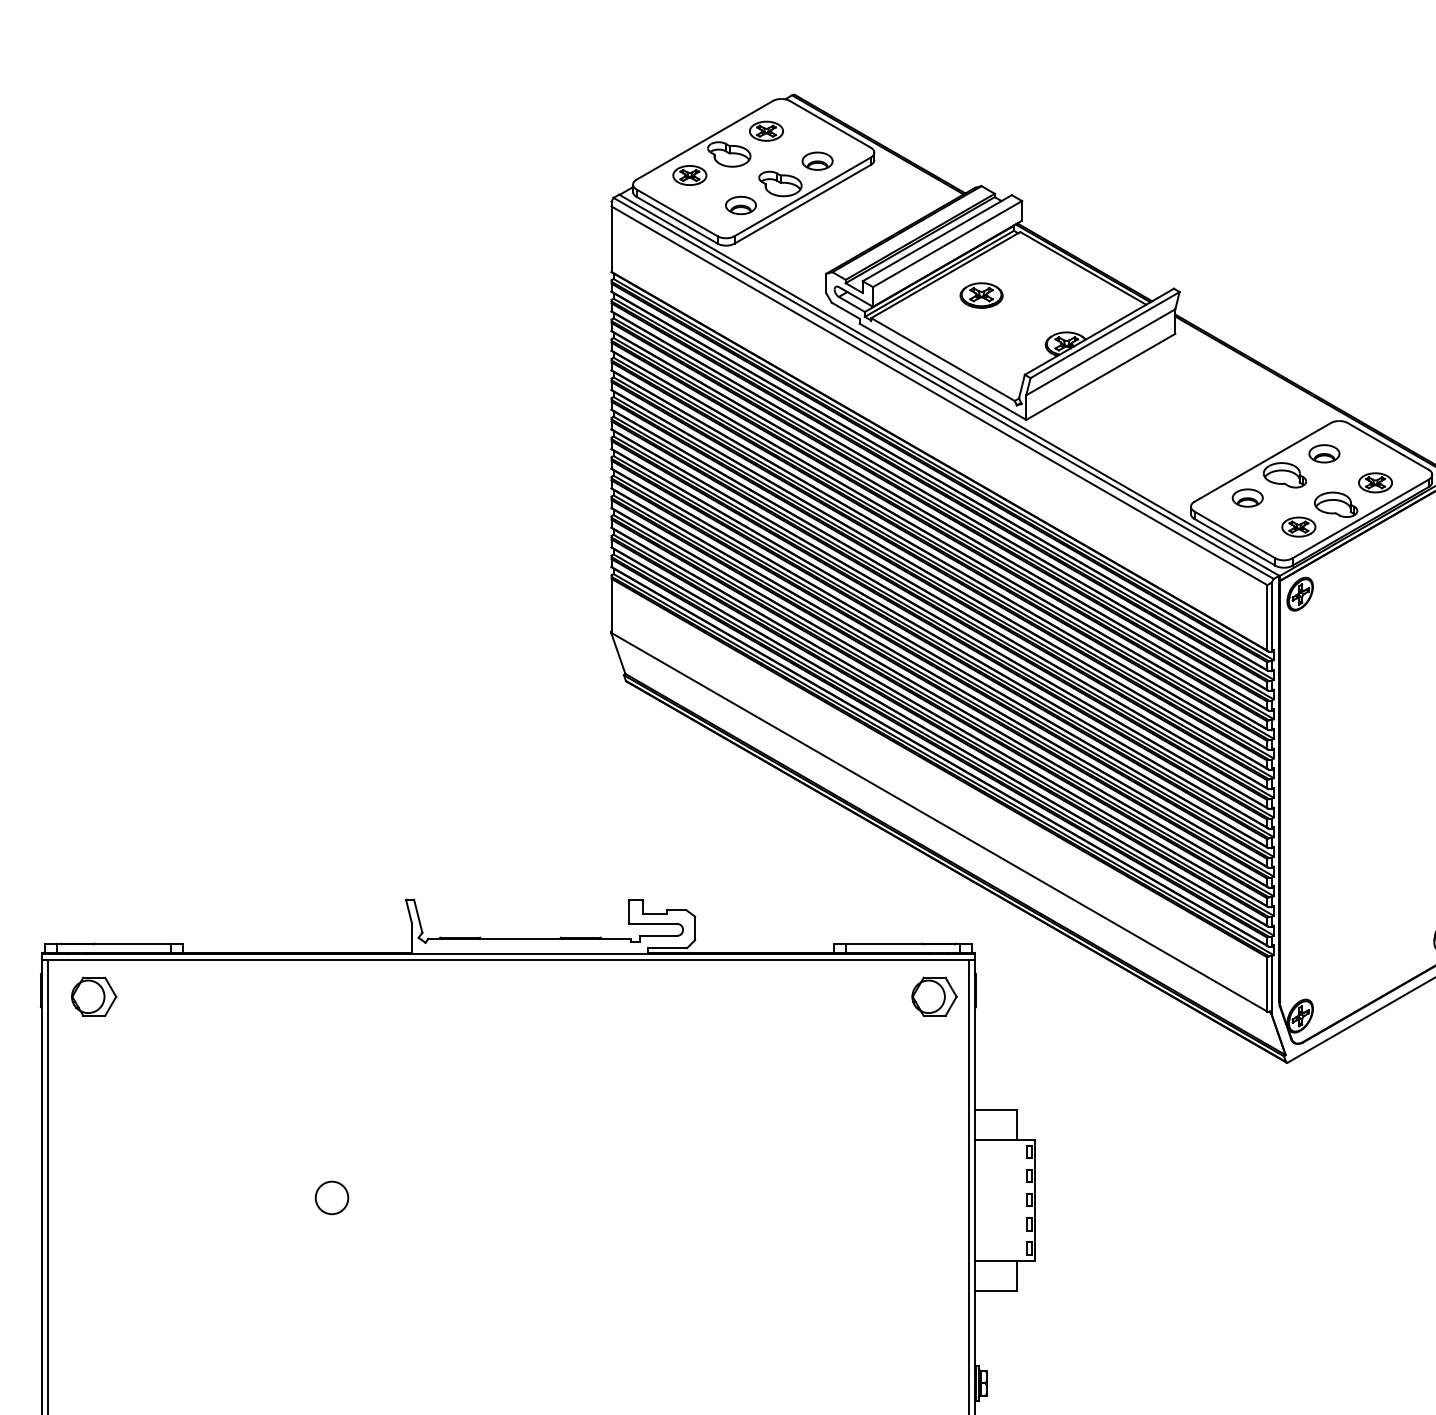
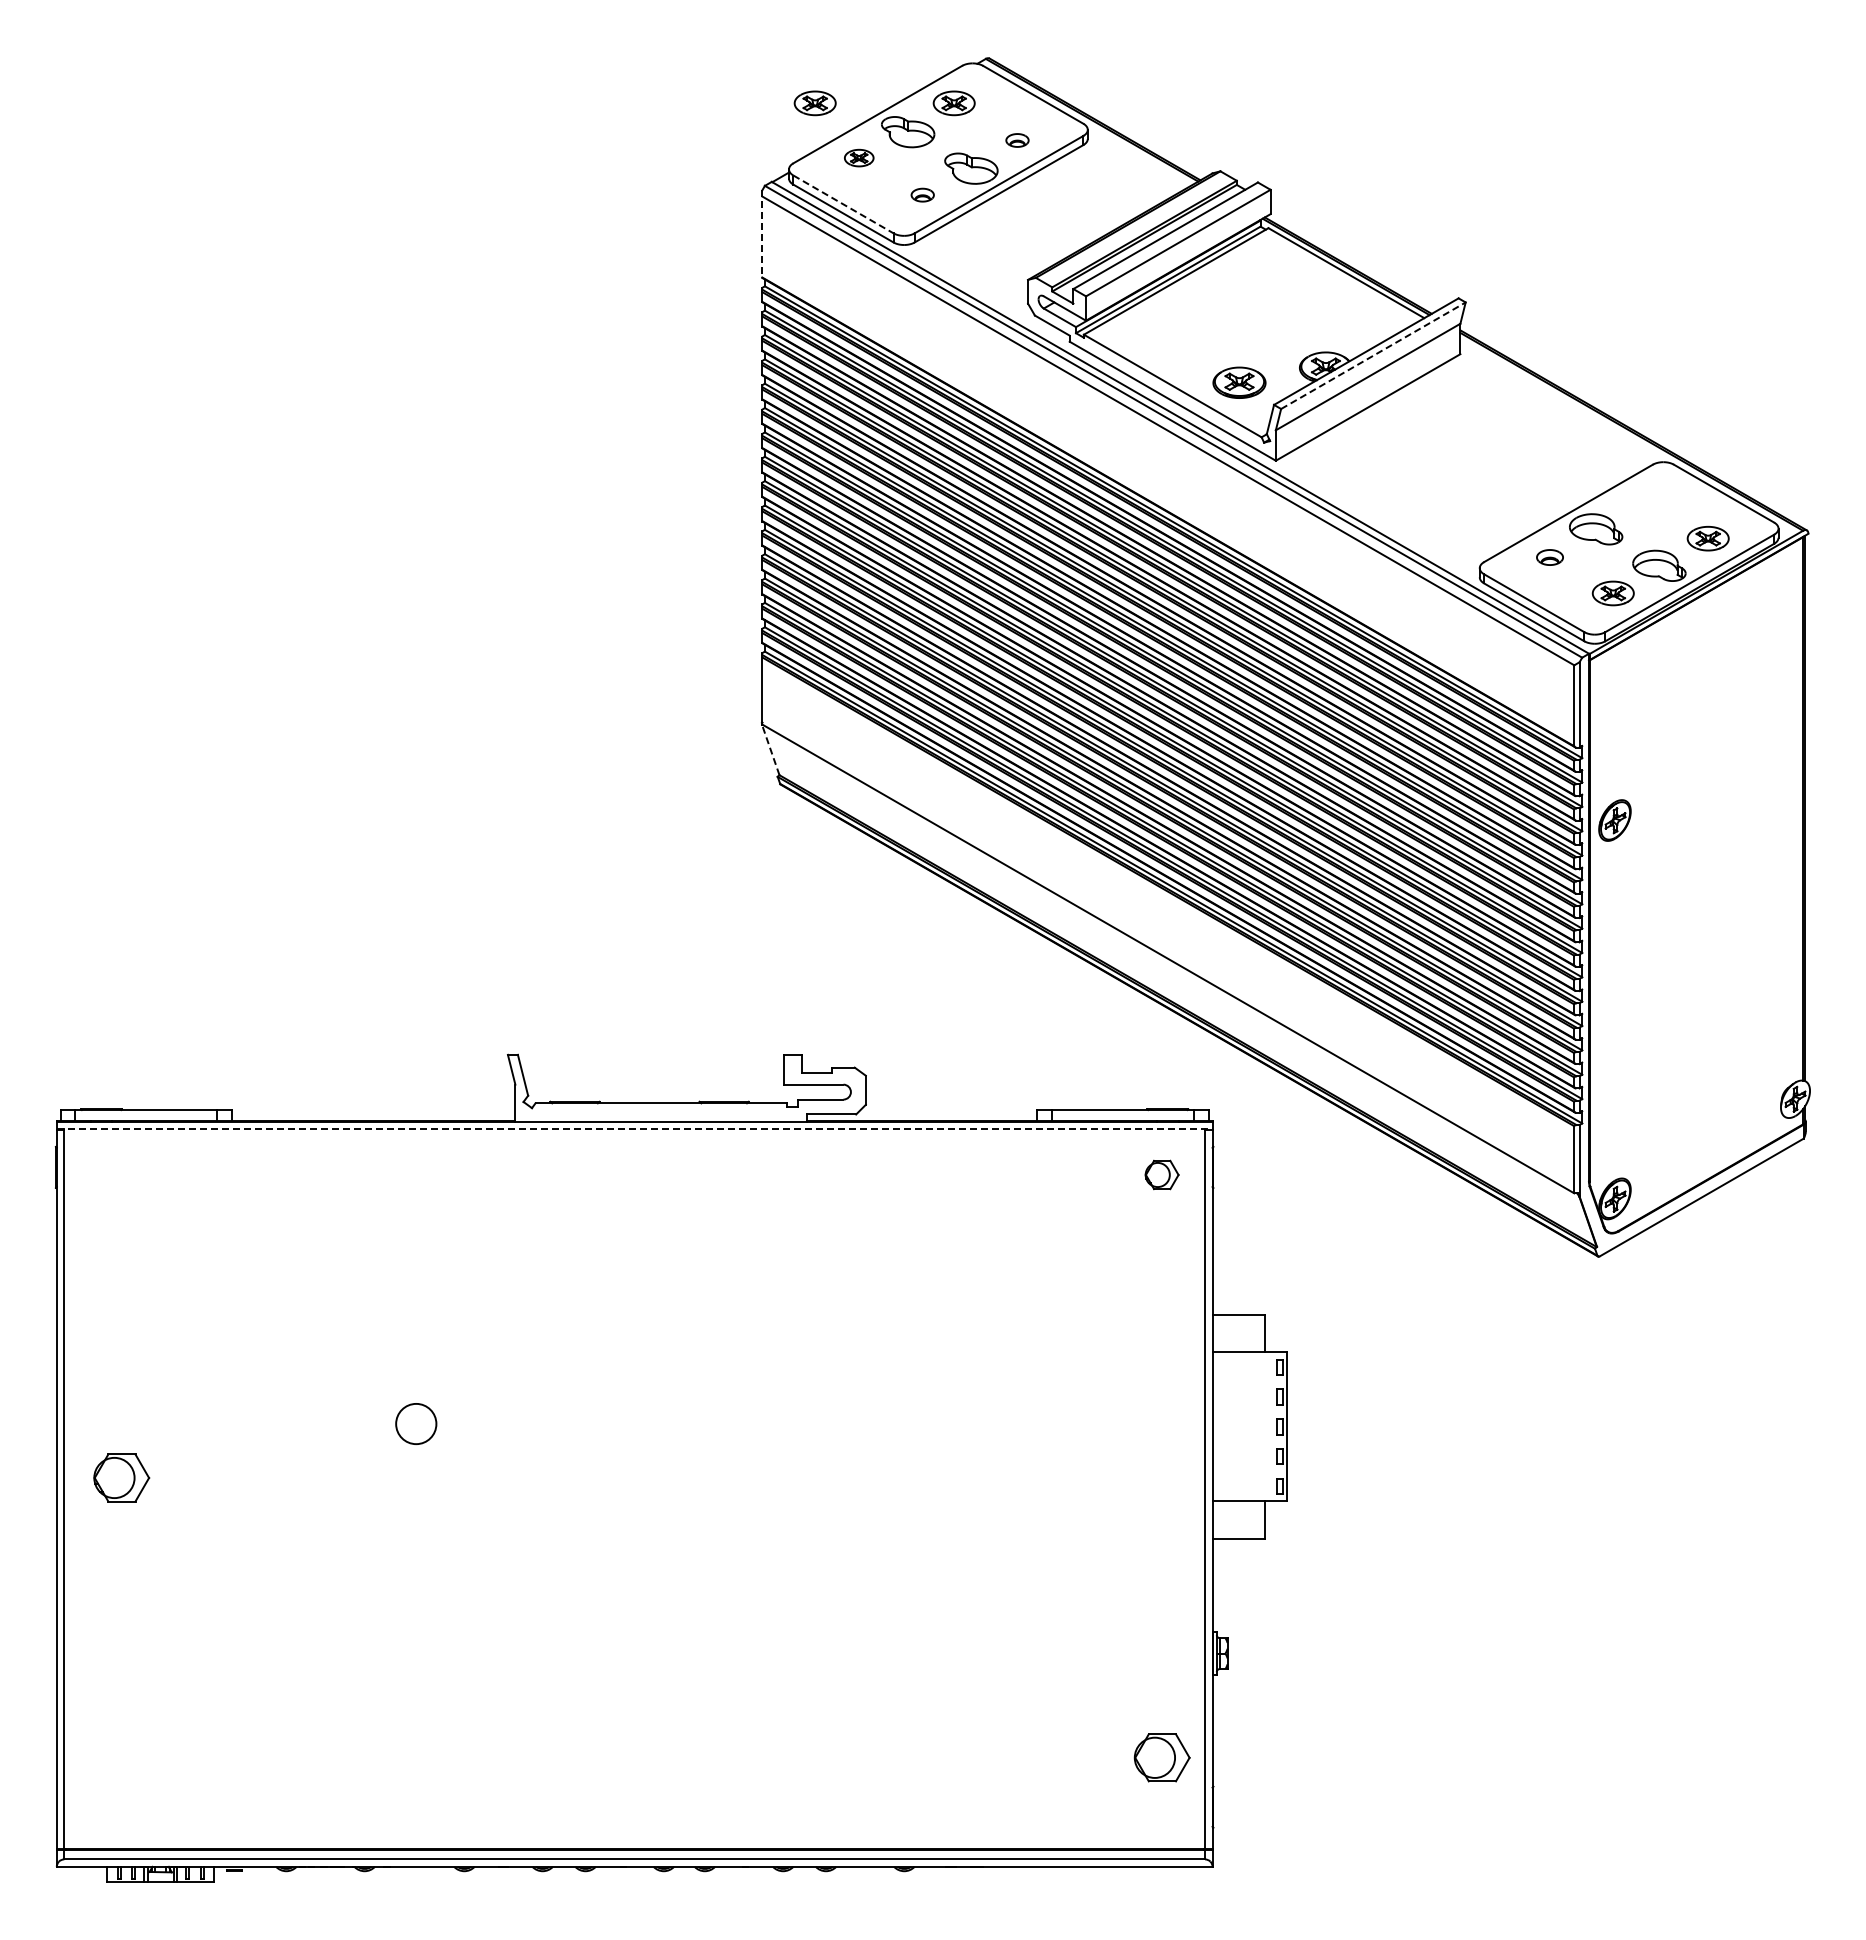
part: (653, 131) -> (814, 103), added
part: (817, 161) -> (1017, 140), size x0.6
part: (689, 174) -> (858, 157), size x0.7
part: (740, 204) -> (922, 194), size x0.6
line: (677, 212) -> (843, 204), solid -> dashed
line: (611, 237) -> (762, 234), solid -> dashed
part: (981, 295) -> (1239, 382), moved
line: (1105, 334) -> (1373, 355), solid -> dashed
part: (1324, 453) -> (1644, 502), removed
part: (1247, 498) -> (1549, 557), size x0.7
part: (1299, 594) -> (1614, 820), moved
line: (618, 653) -> (770, 750), solid -> dashed
line: (508, 960) -> (634, 1129), solid -> dashed
part: (93, 996) -> (121, 1477), moved
part: (933, 996) -> (1161, 1174), size x0.6

